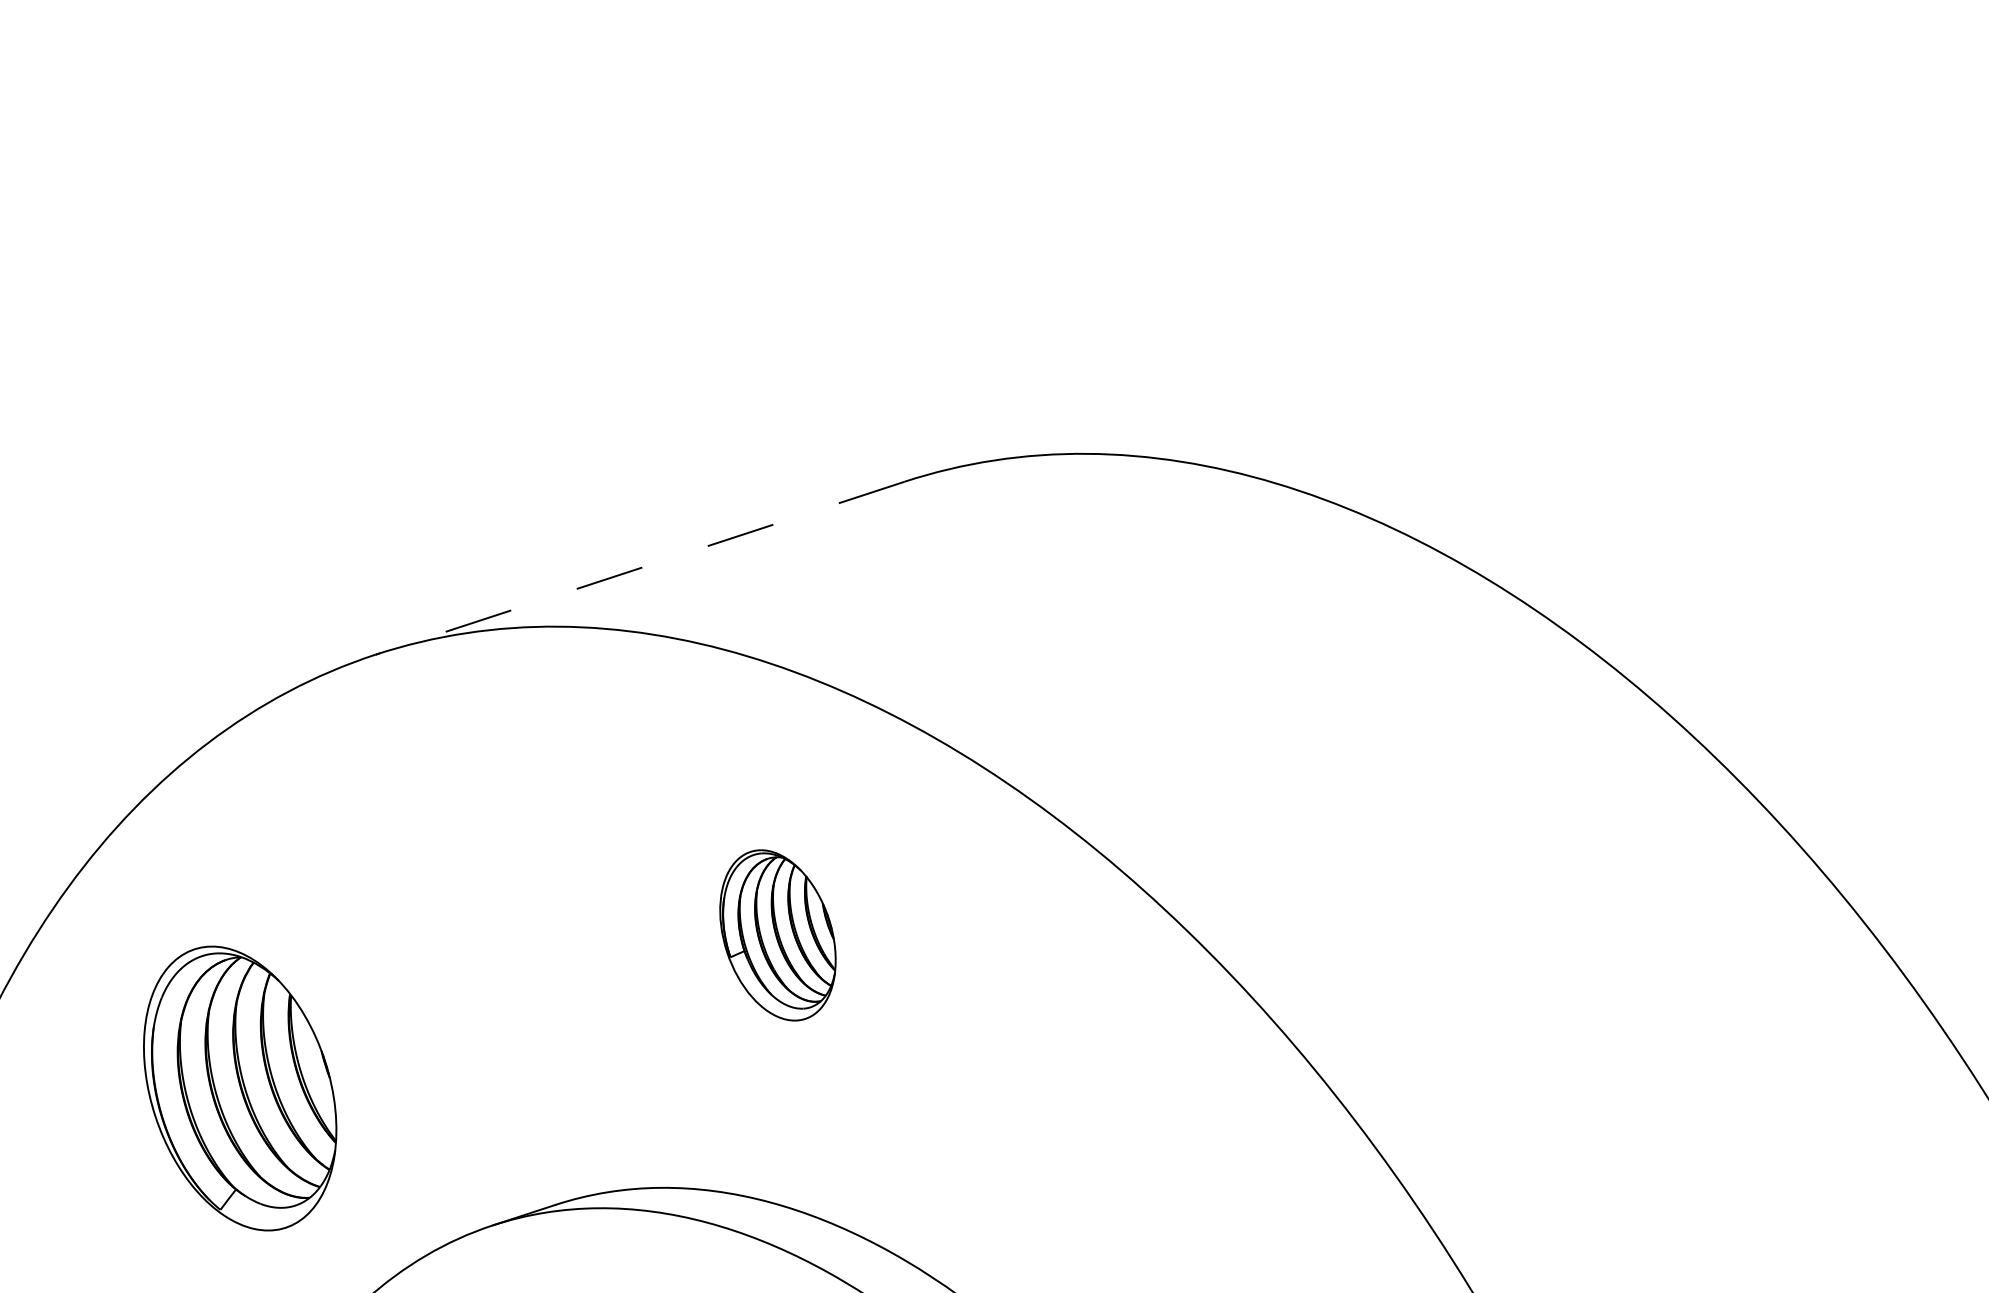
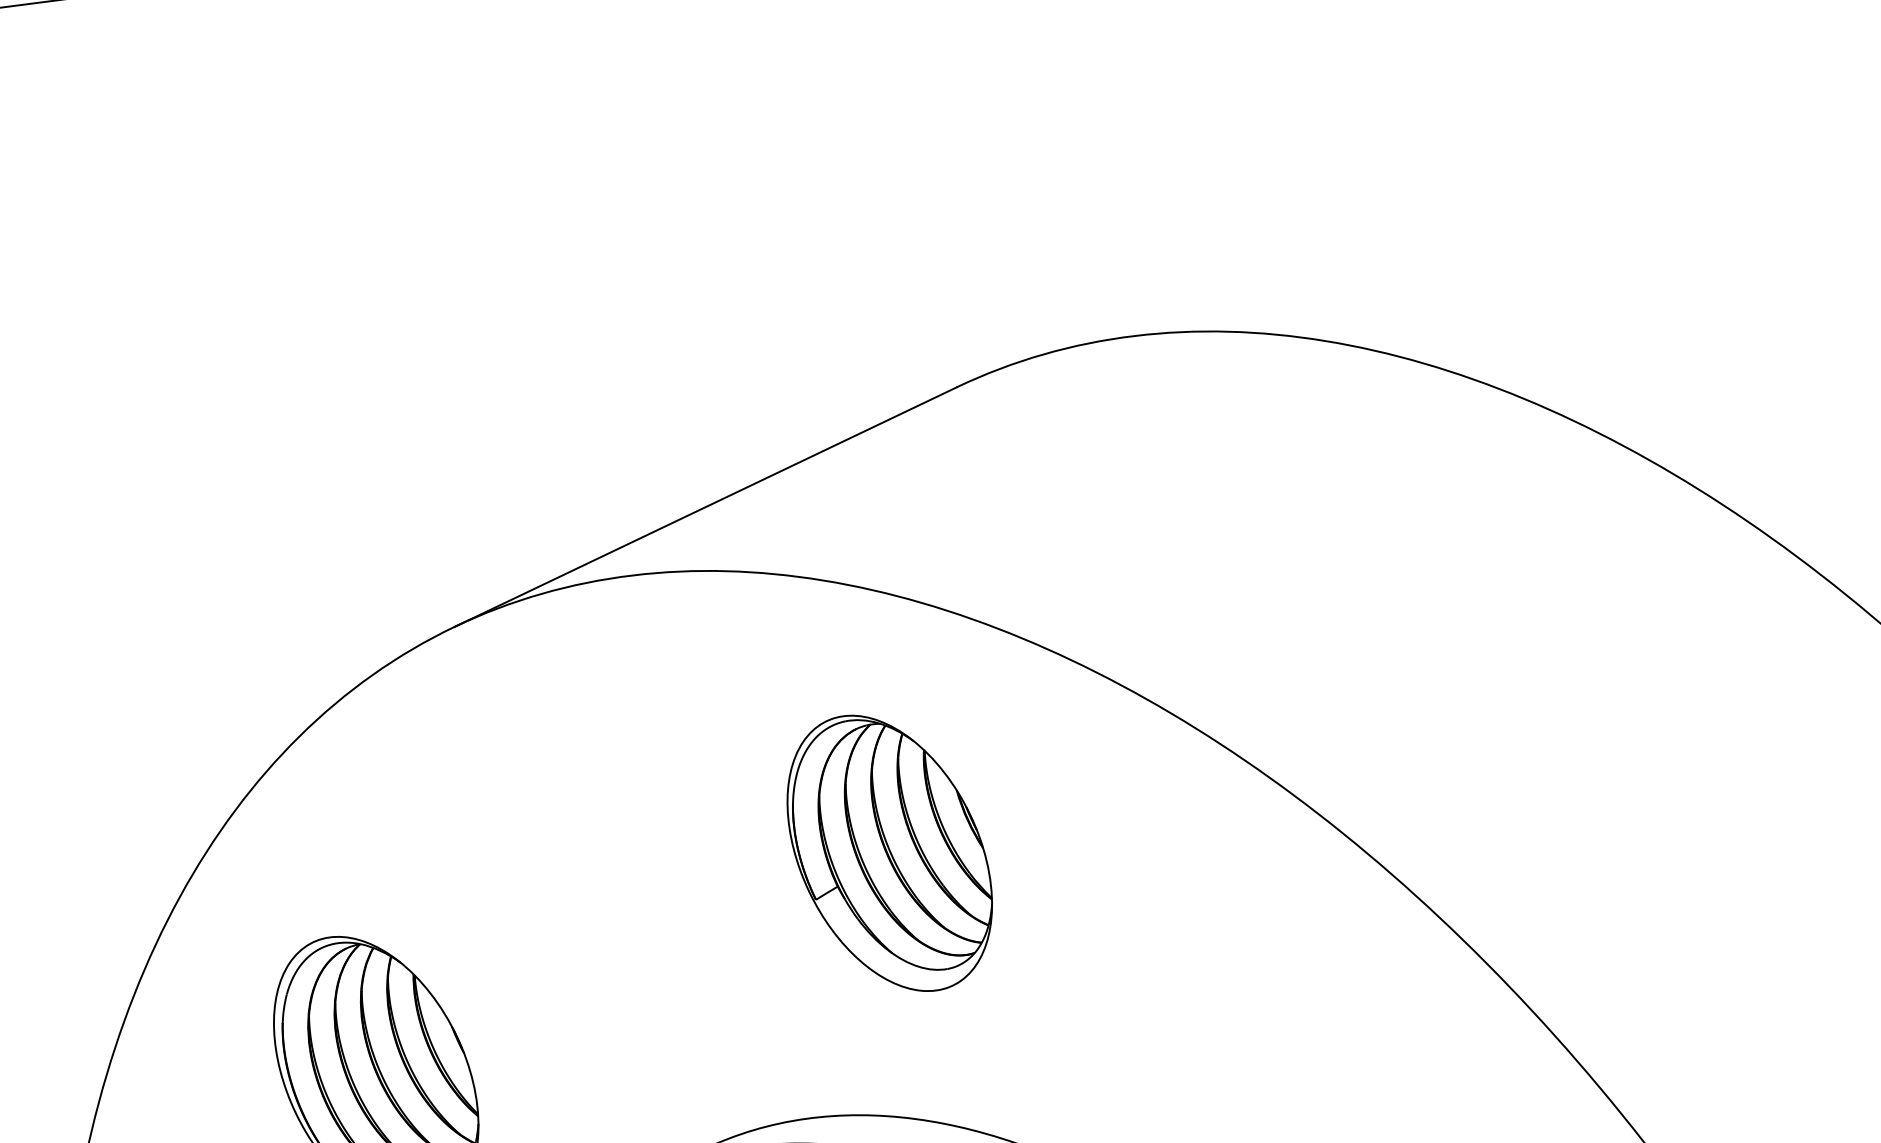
line: (639, 568) -> (705, 507), dashed -> solid
part: (777, 935) -> (889, 853), size x1.67

